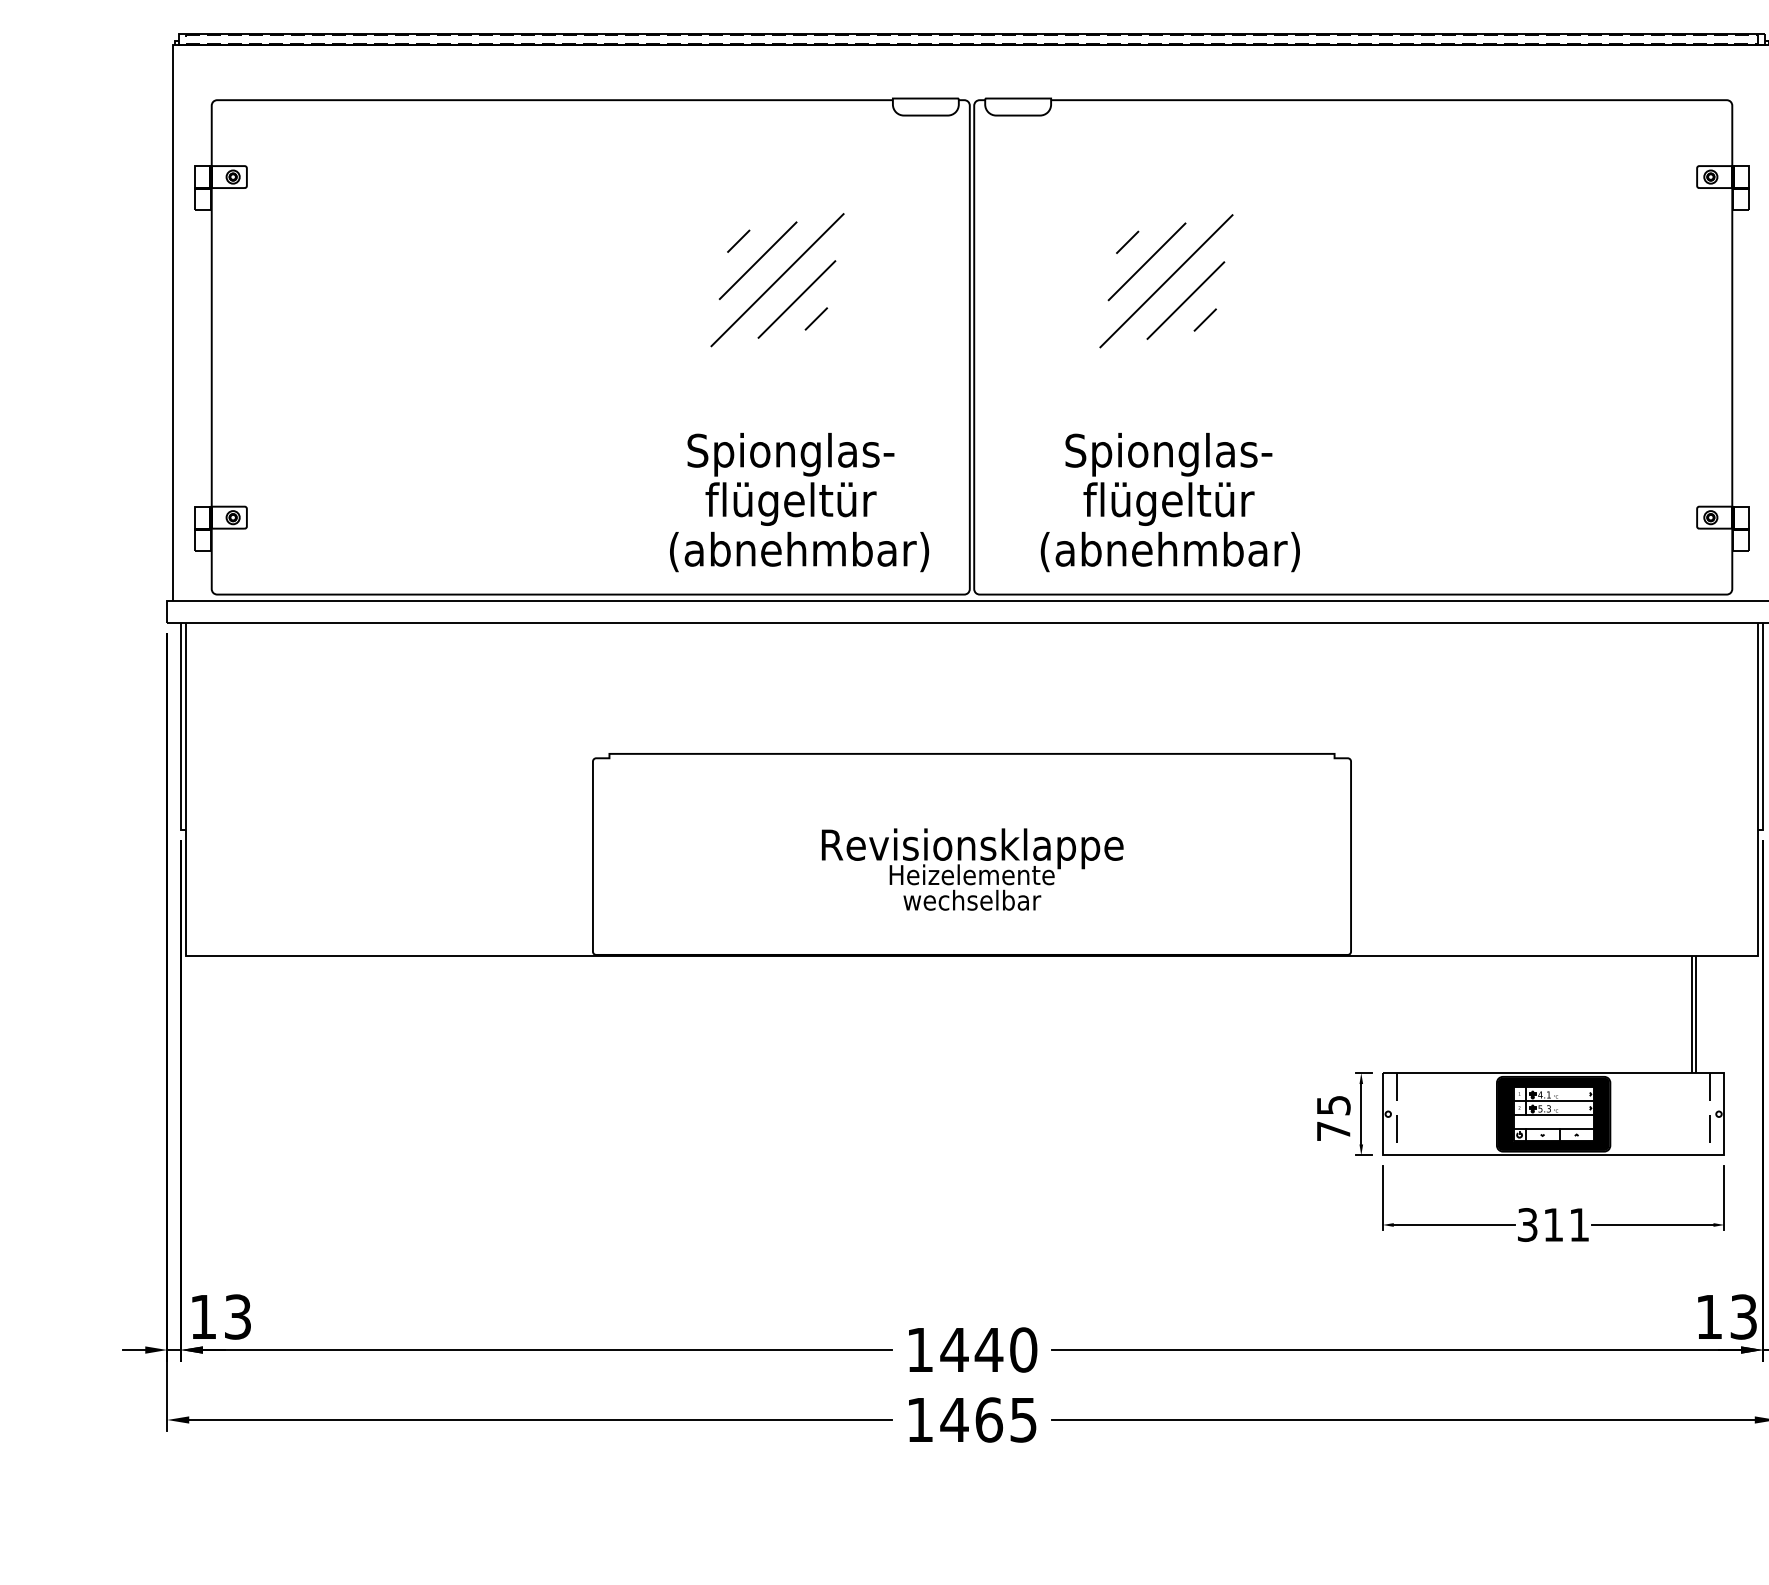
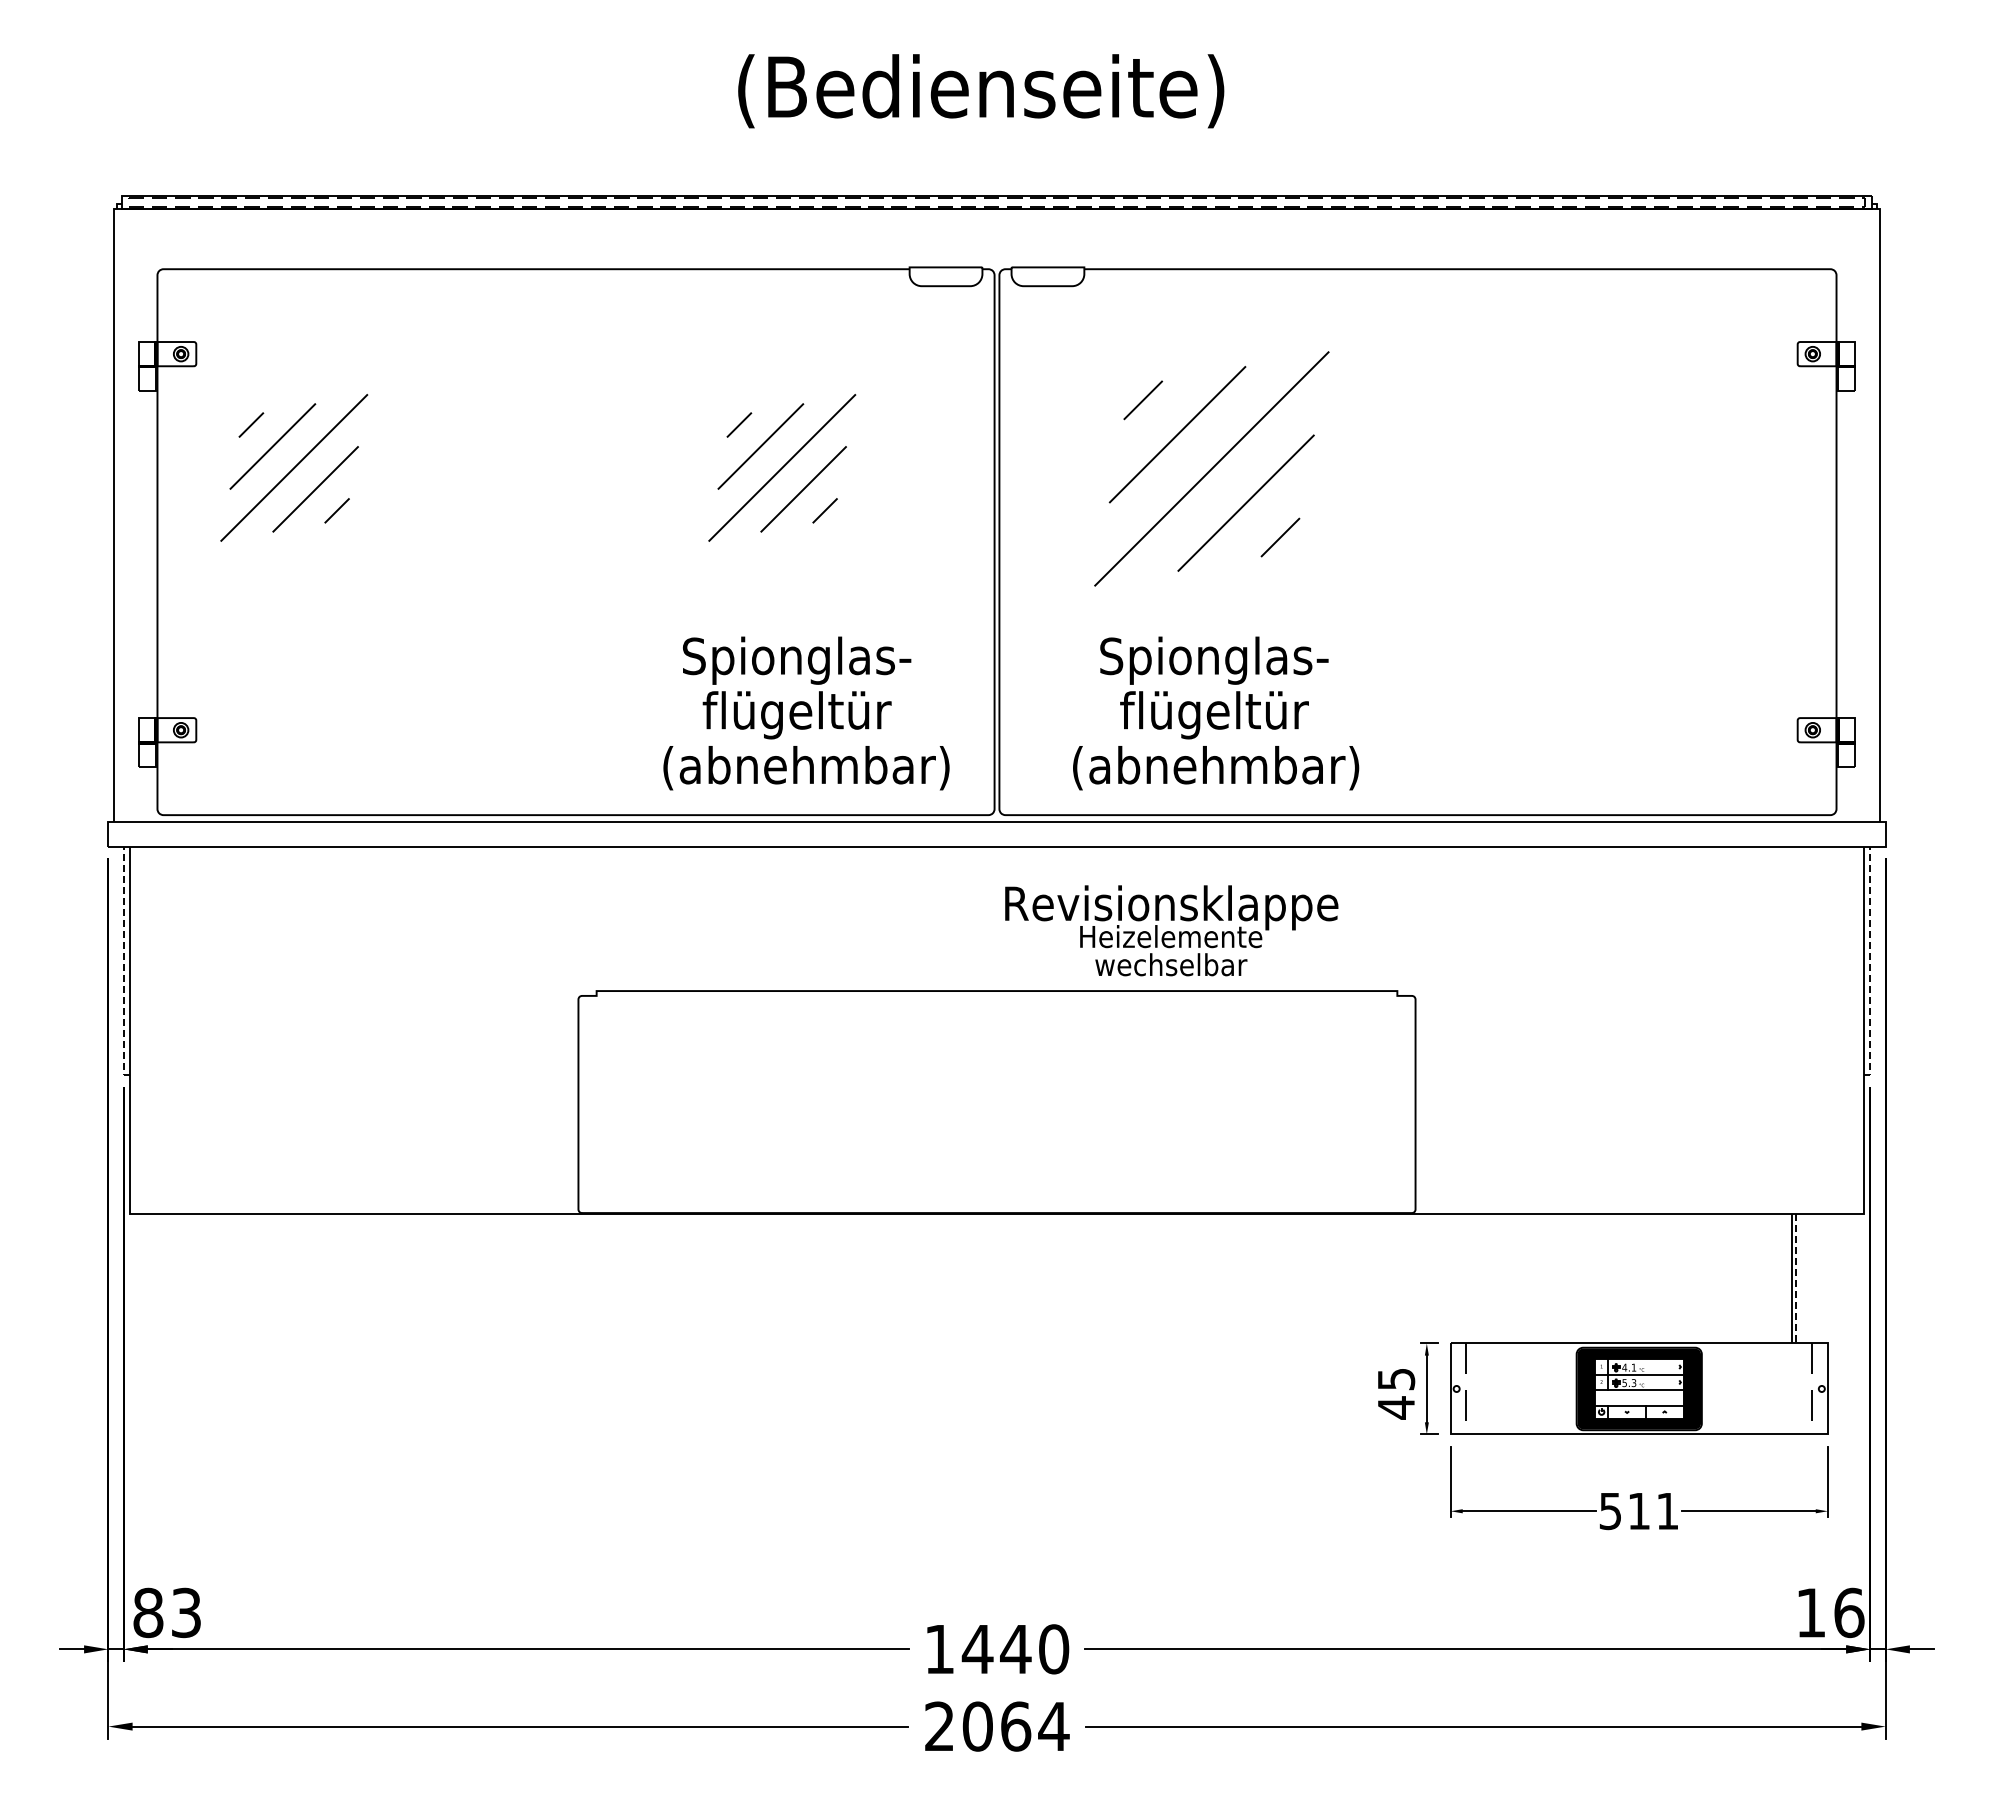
part: (335, 279) -> (294, 467), added
part: (1166, 281) -> (1211, 469), size x1.6
line: (180, 729) -> (123, 964), solid -> dashed
line: (1763, 729) -> (1870, 964), solid -> dashed
text: (972, 869) -> (1171, 930), moved
line: (1696, 1014) -> (1796, 1278), solid -> dashed
text: (1333, 1131) -> (1396, 1407), 75 -> 45
text: (1527, 1224) -> (1610, 1510), 311 -> 511
text: (203, 1316) -> (148, 1612), 13 -> 83
text: (1744, 1316) -> (1849, 1612), 13 -> 16
text: (972, 1419) -> (997, 1726), 1465 -> 2064

